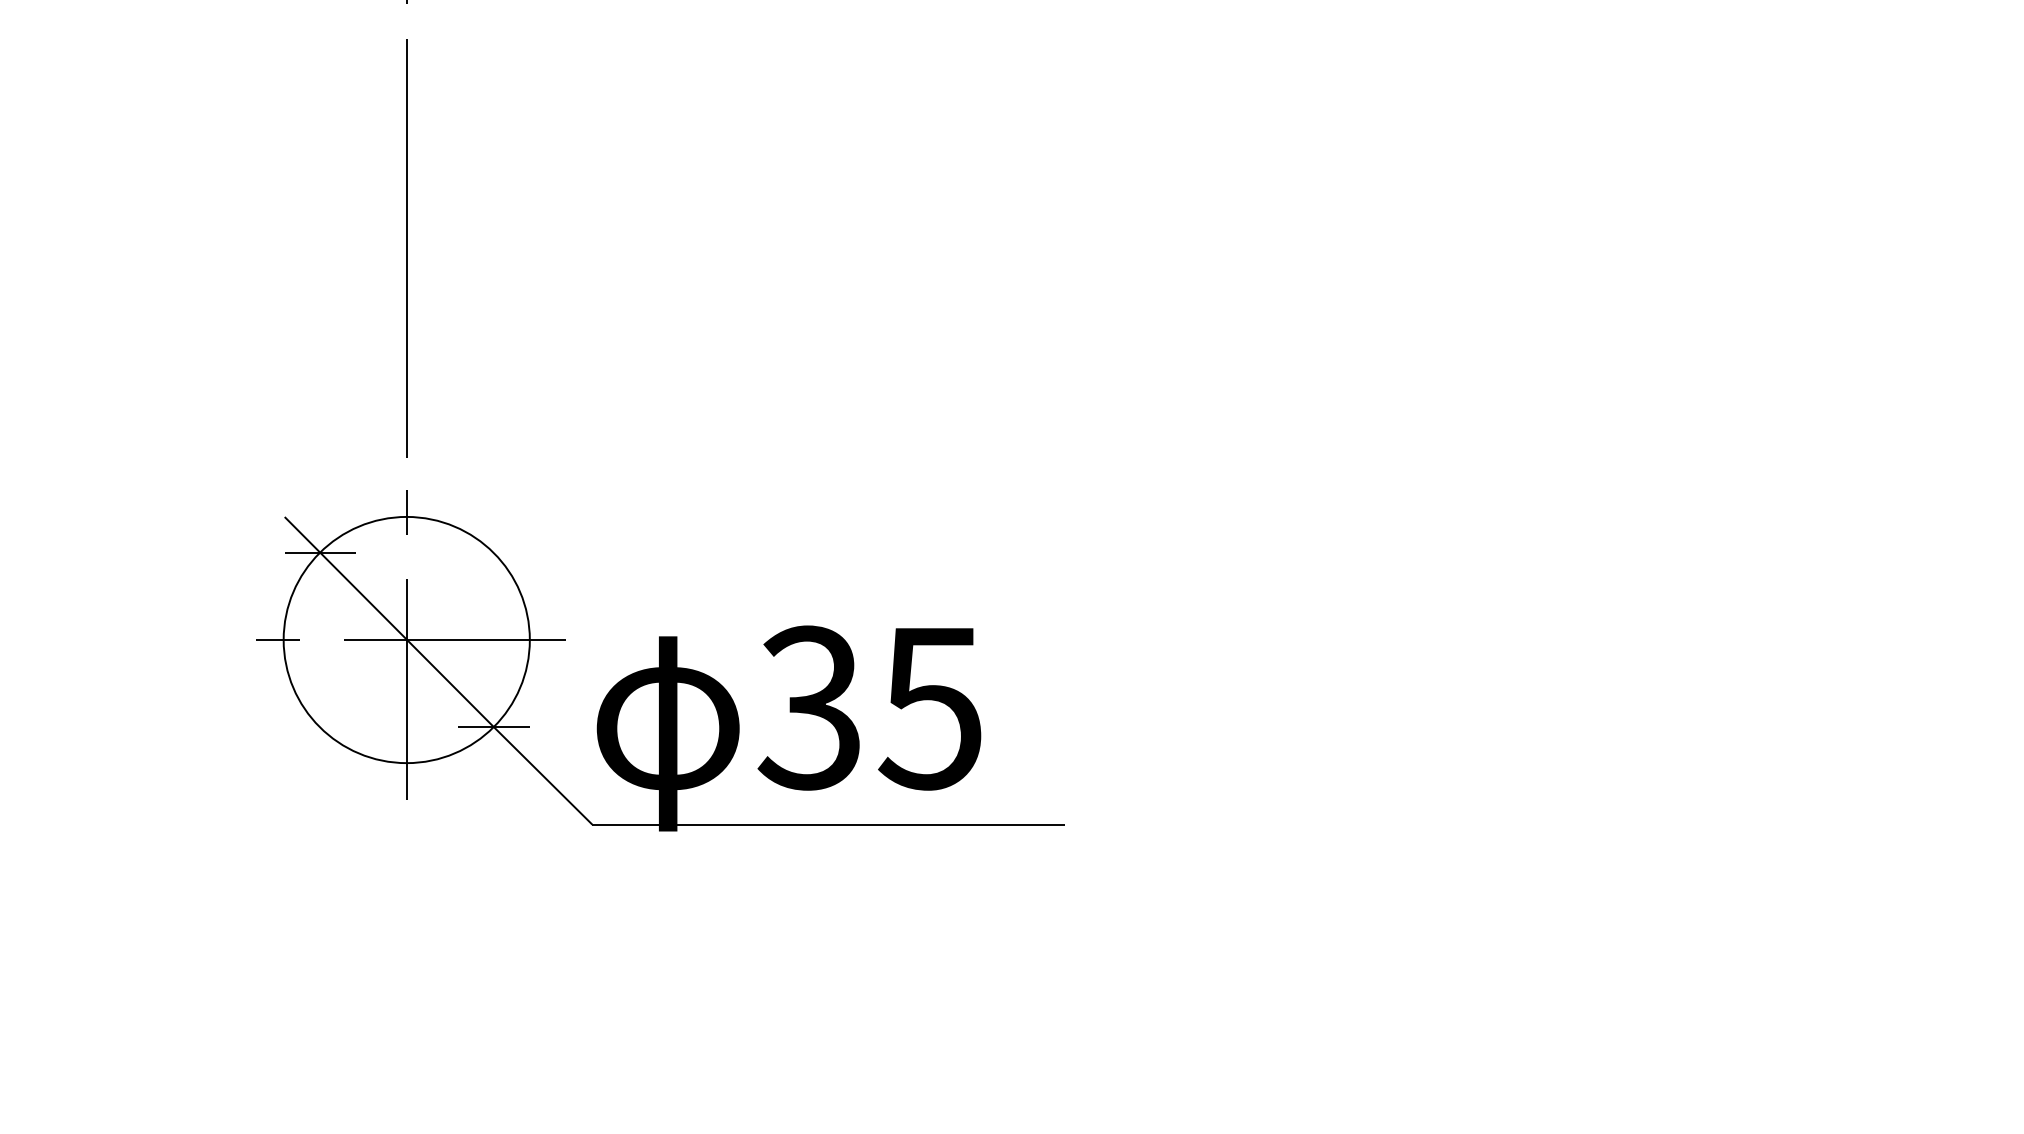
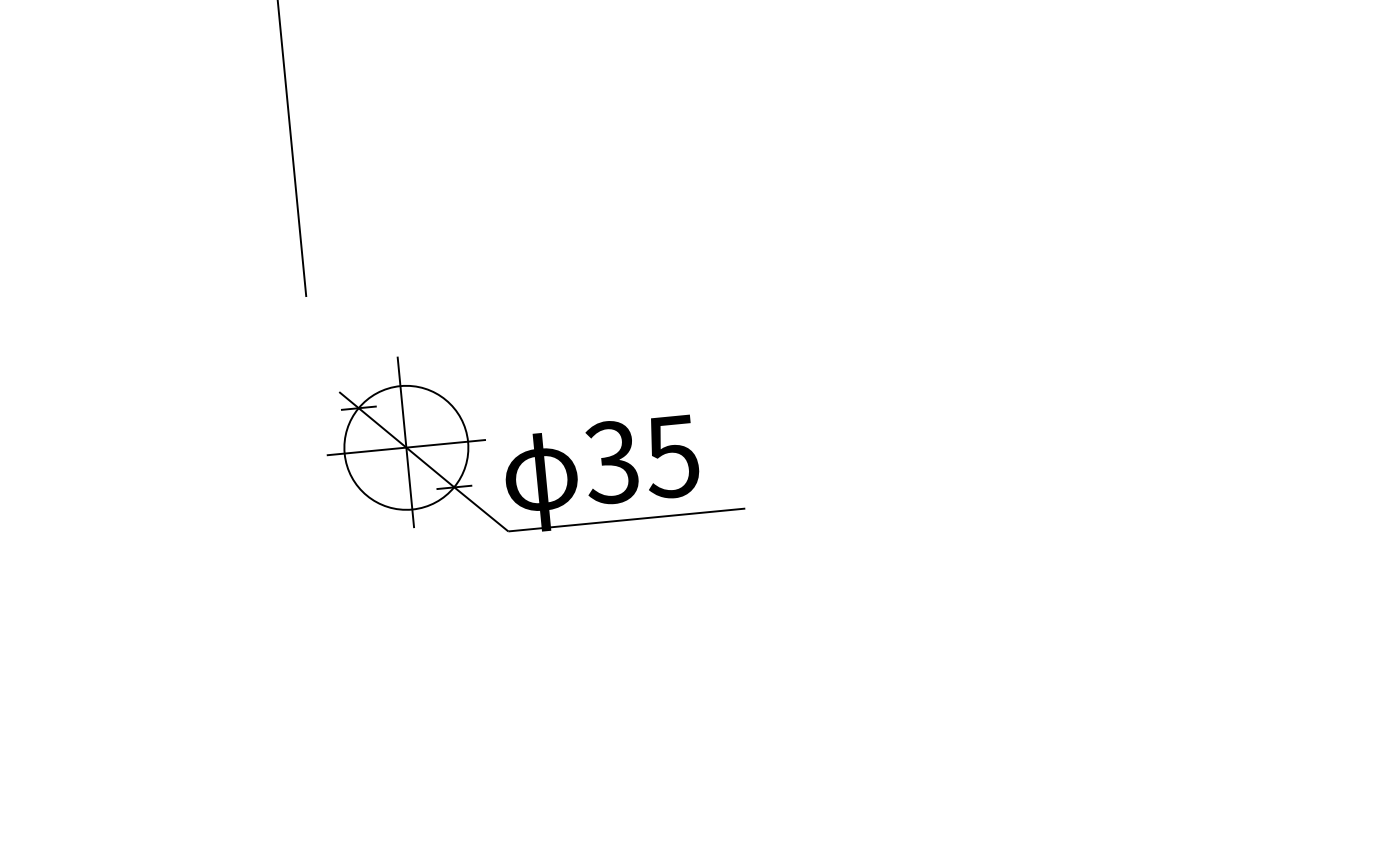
part: (660, 660) -> (534, 445), size x0.6

